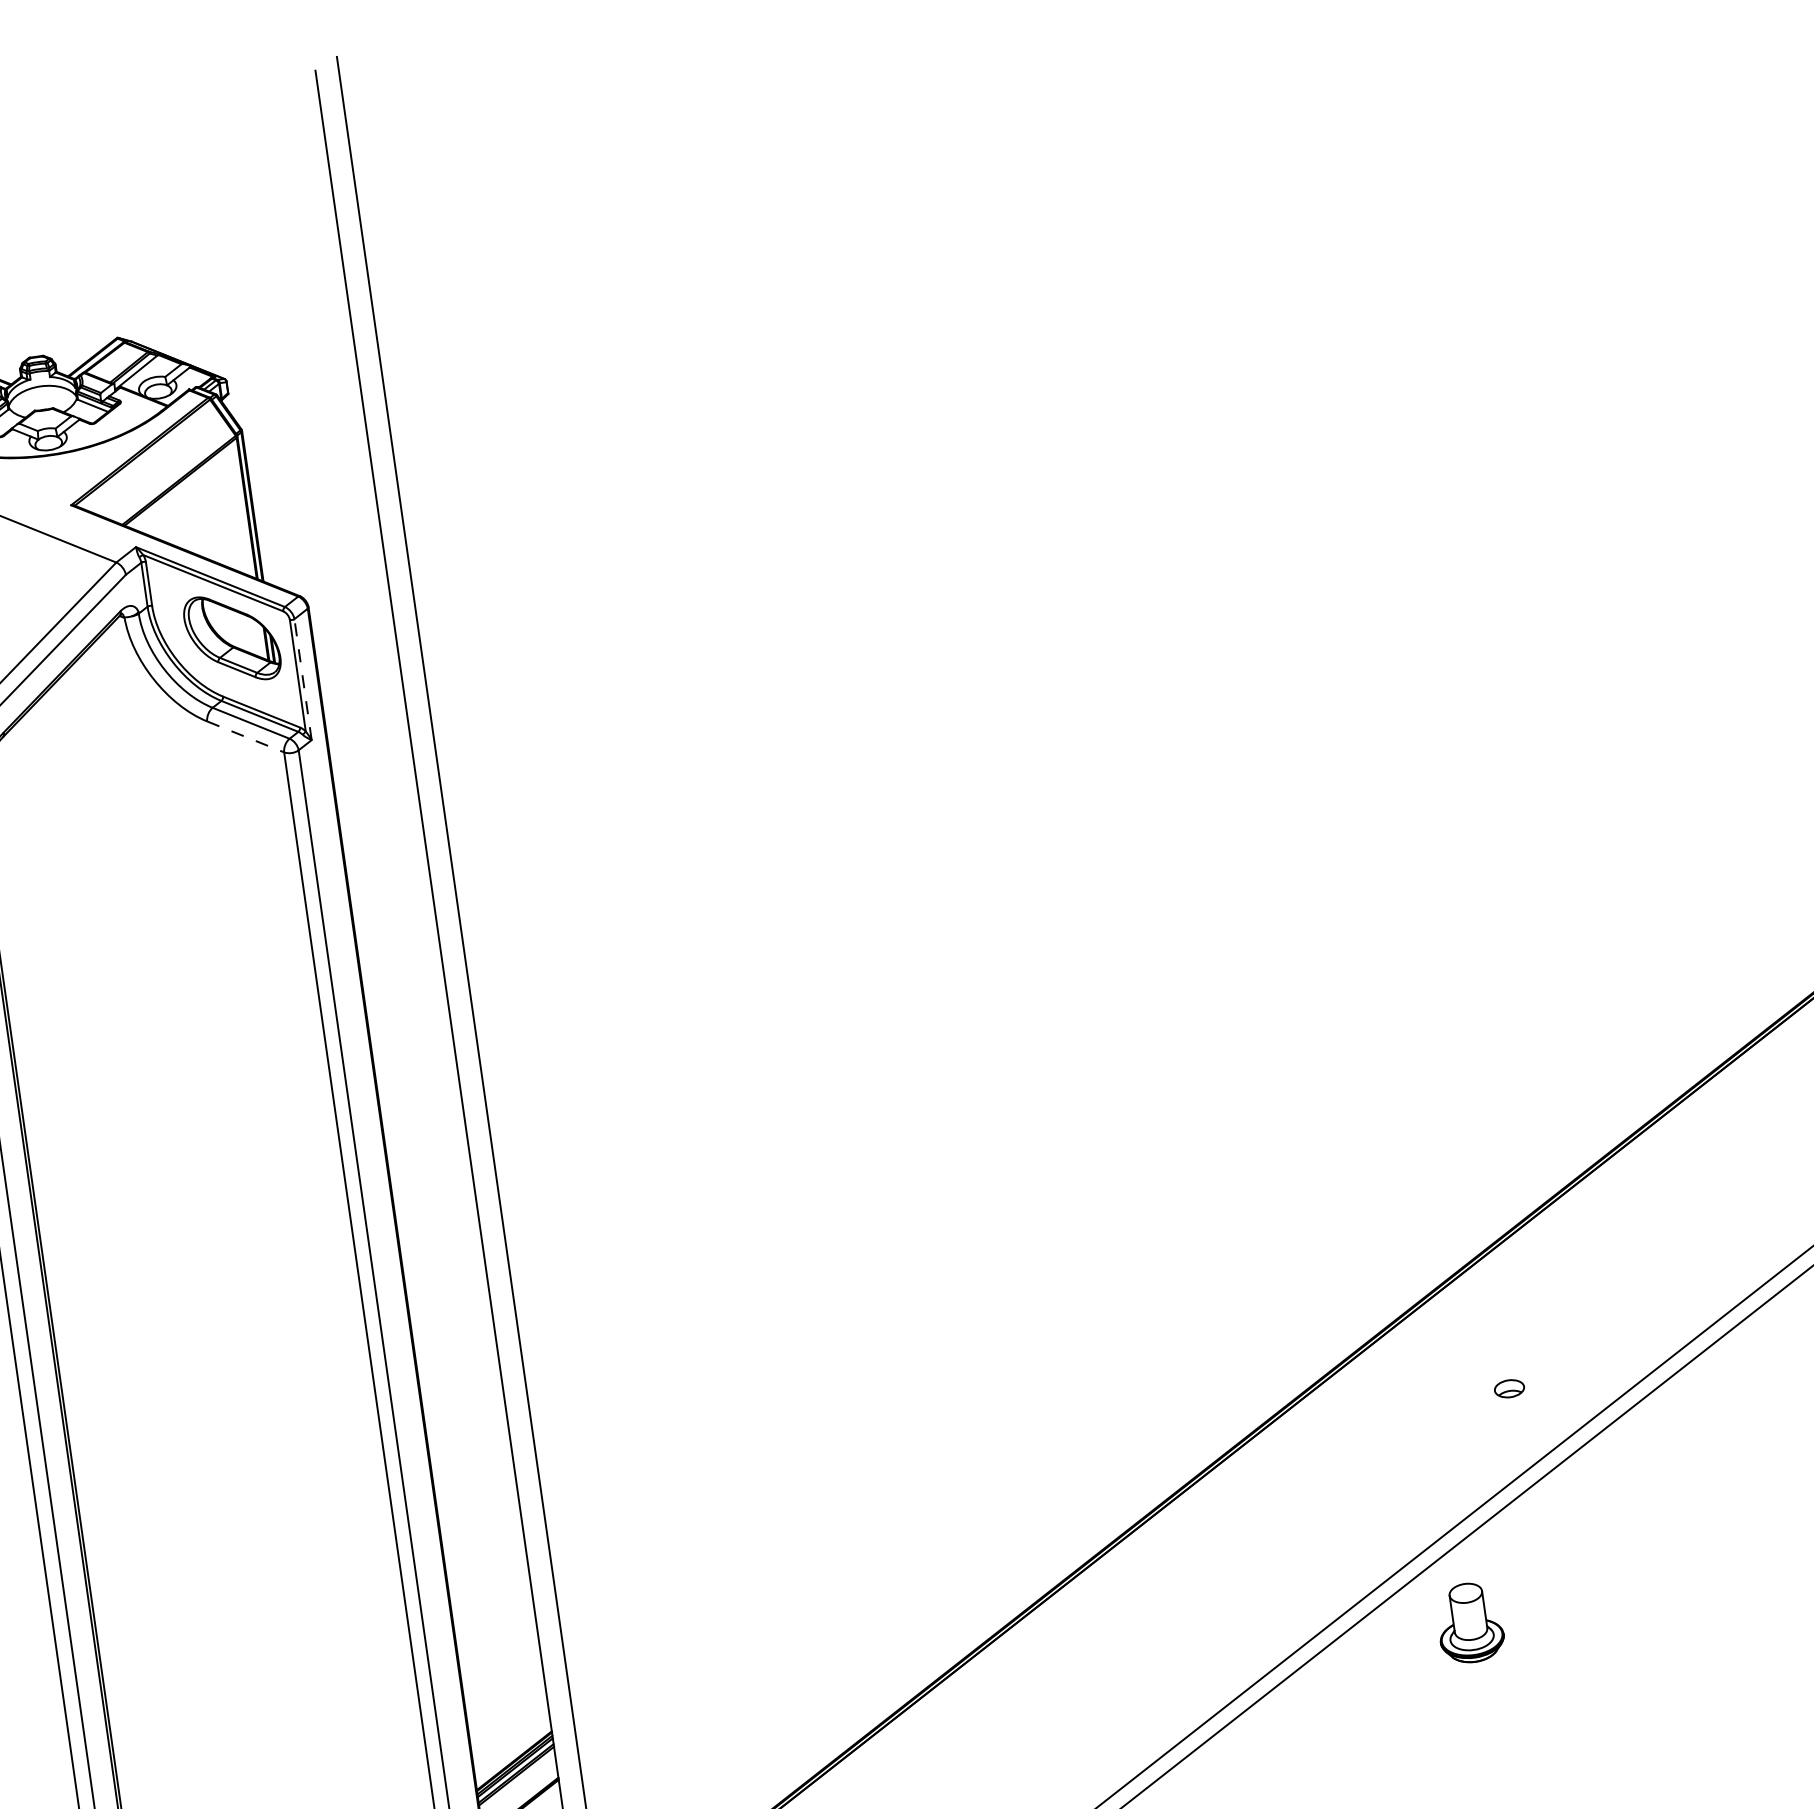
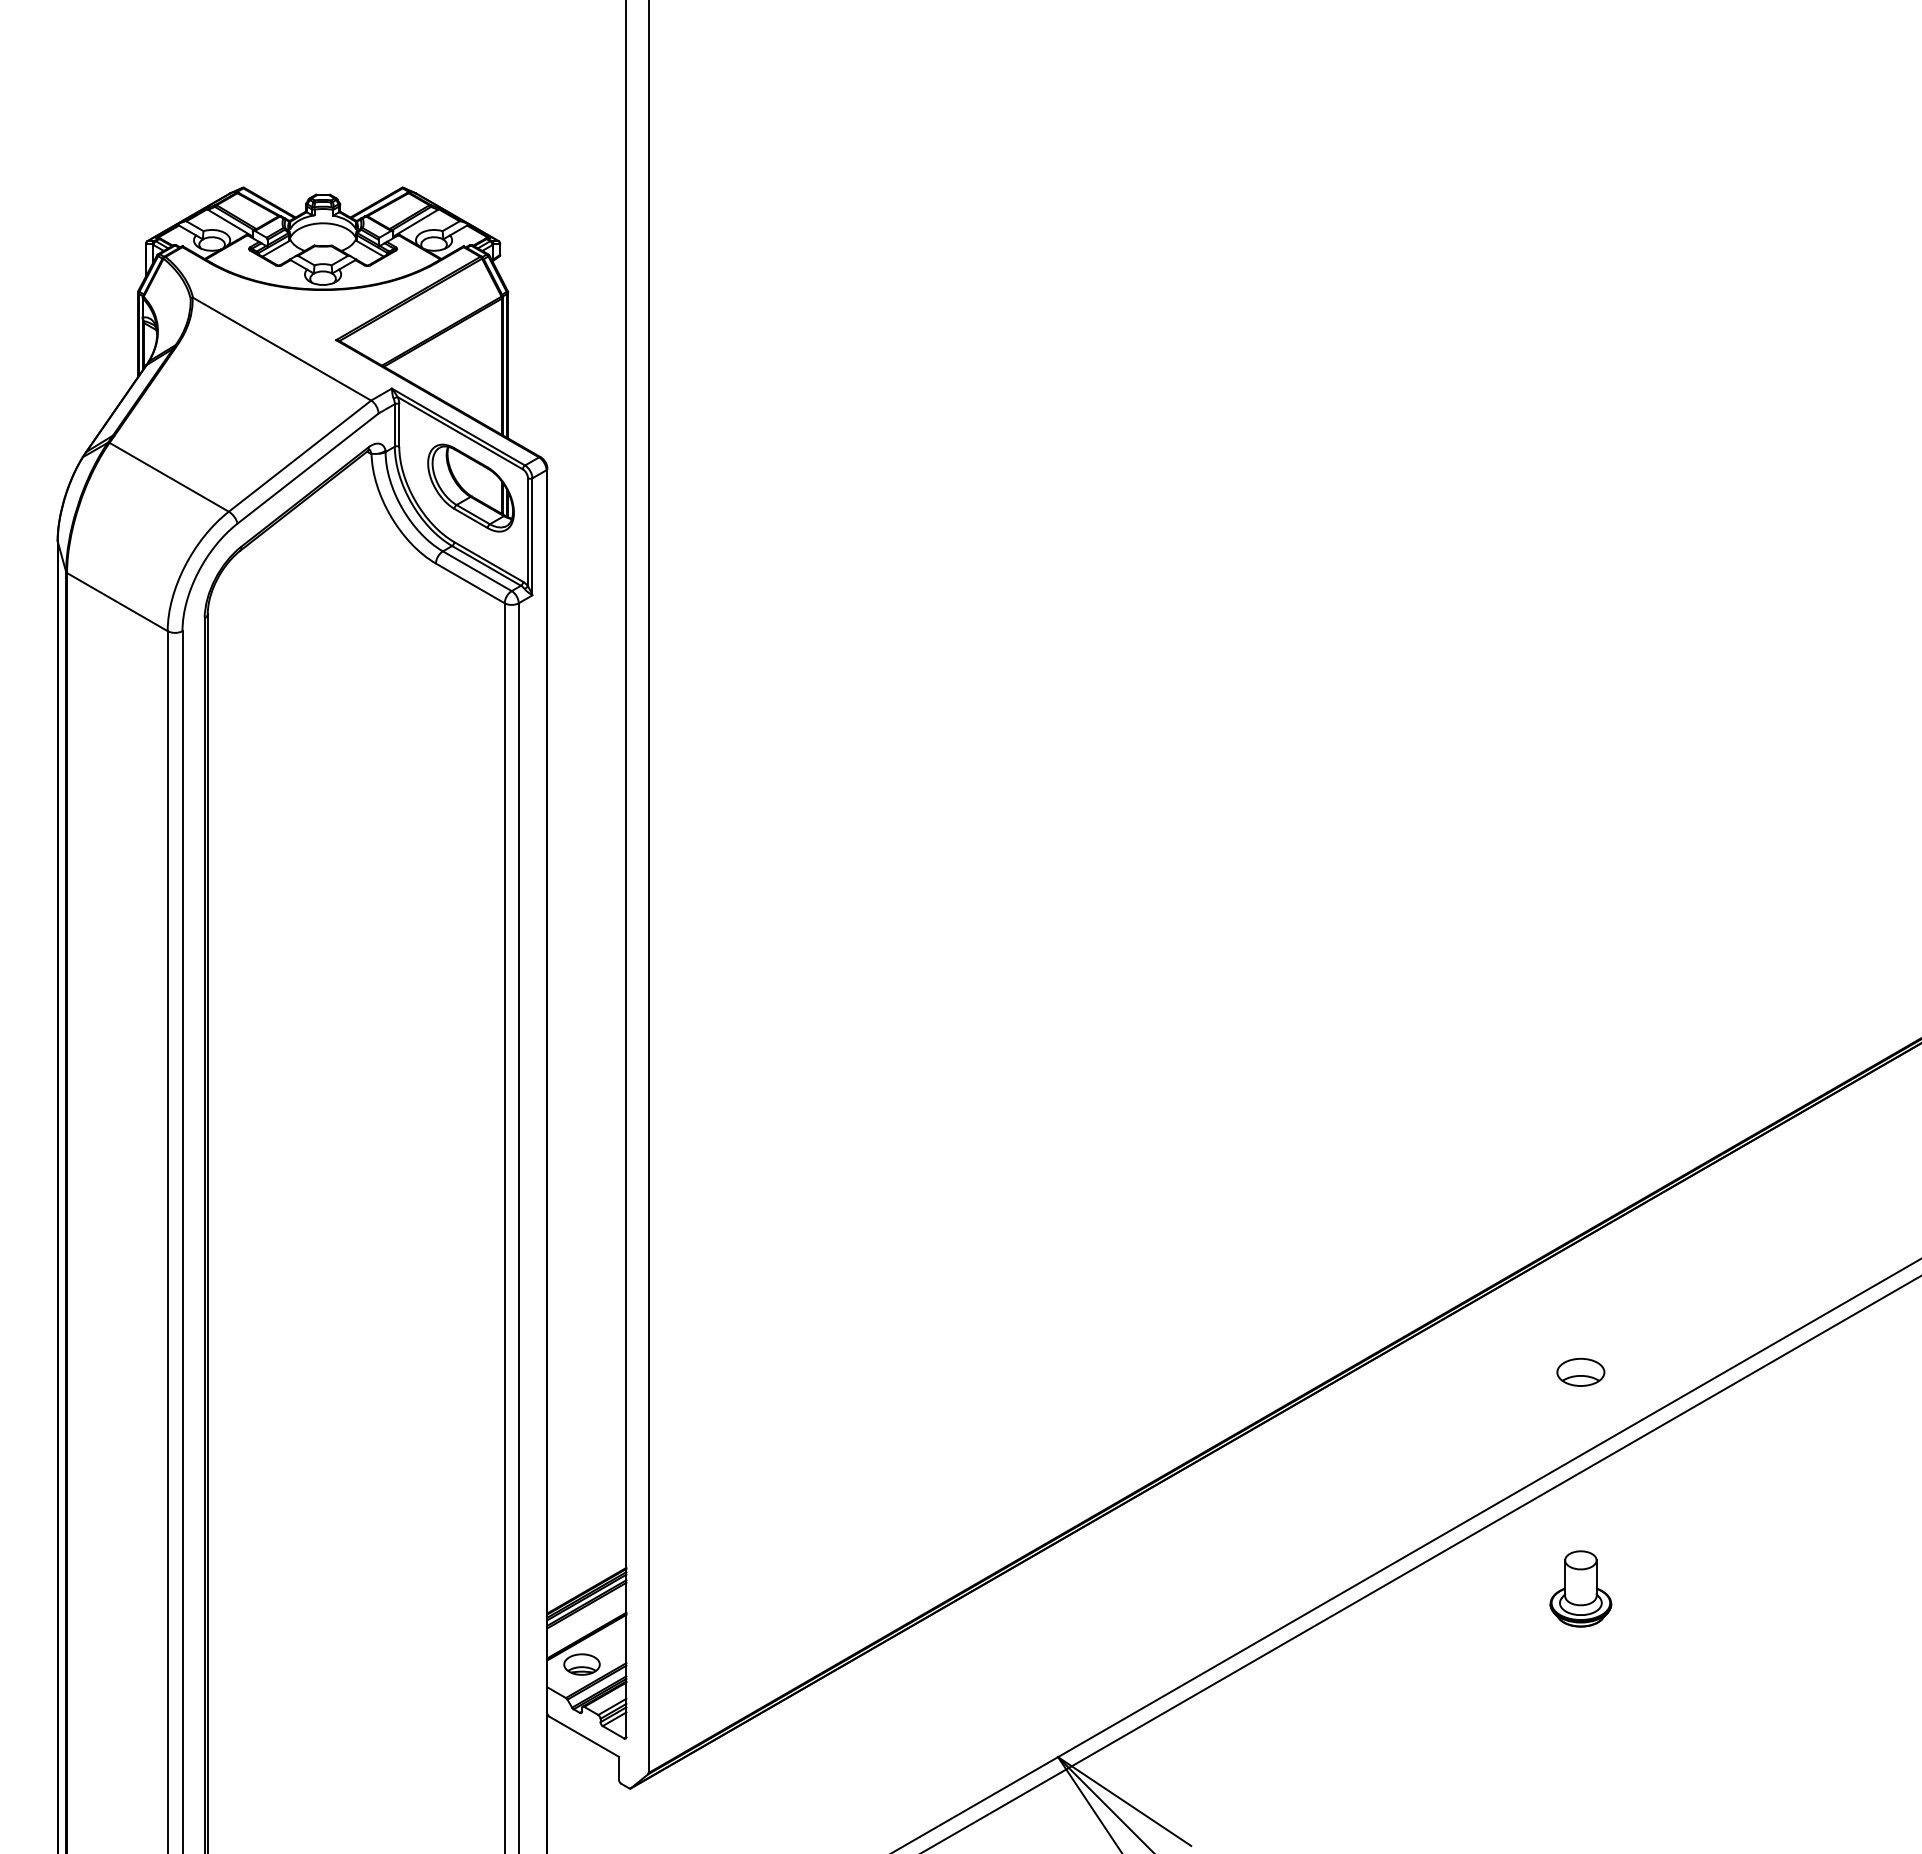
line: (303, 679) -> (532, 536), dashed -> solid
line: (245, 736) -> (470, 583), dashed -> solid
part: (1508, 1388) -> (1580, 1371), size x1.67
part: (1469, 1622) -> (1580, 1588), moved

